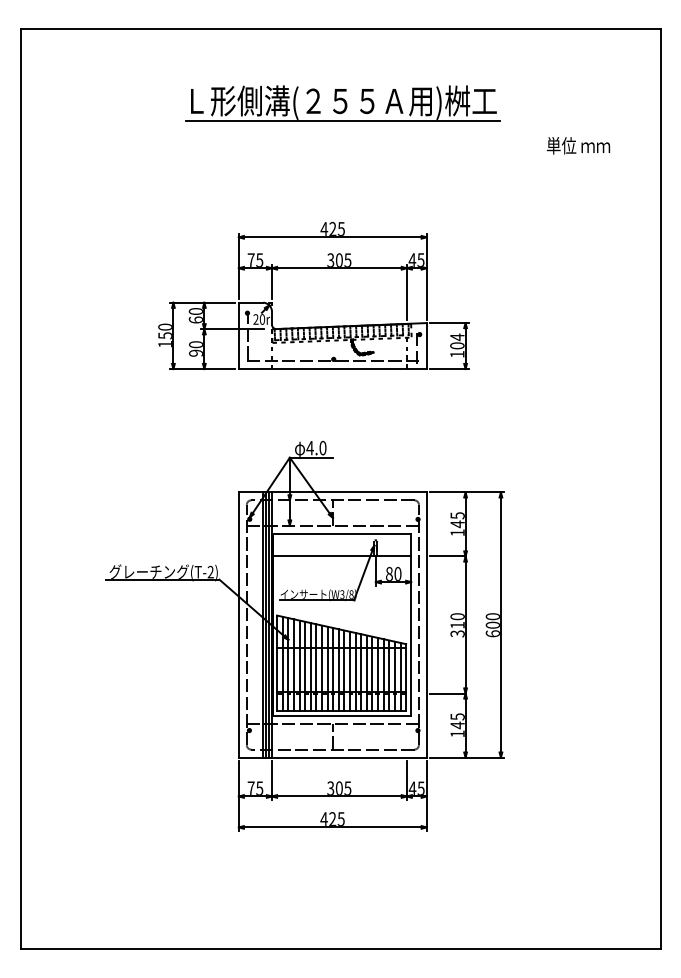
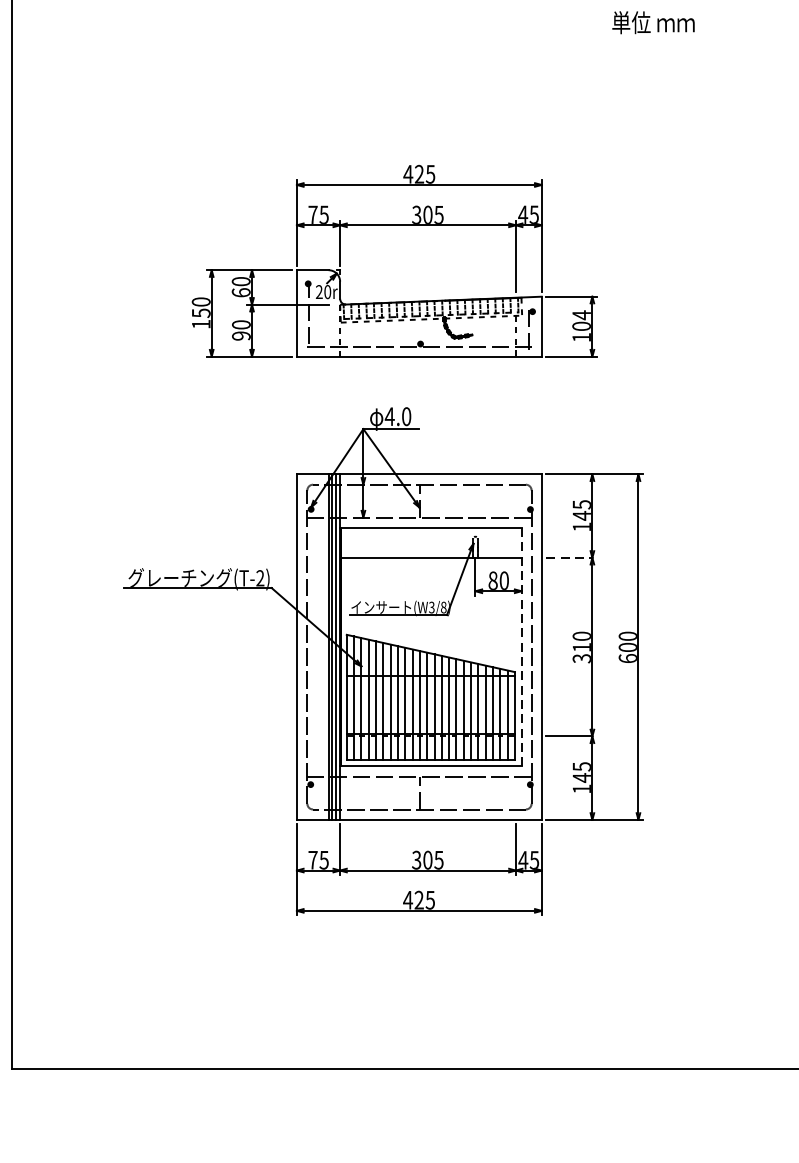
text: (578, 145) -> (653, 22), moved
part: (313, 268) -> (394, 225), moved
line: (447, 556) -> (568, 557), solid -> dashed
line: (411, 625) -> (521, 647), solid -> dashed

